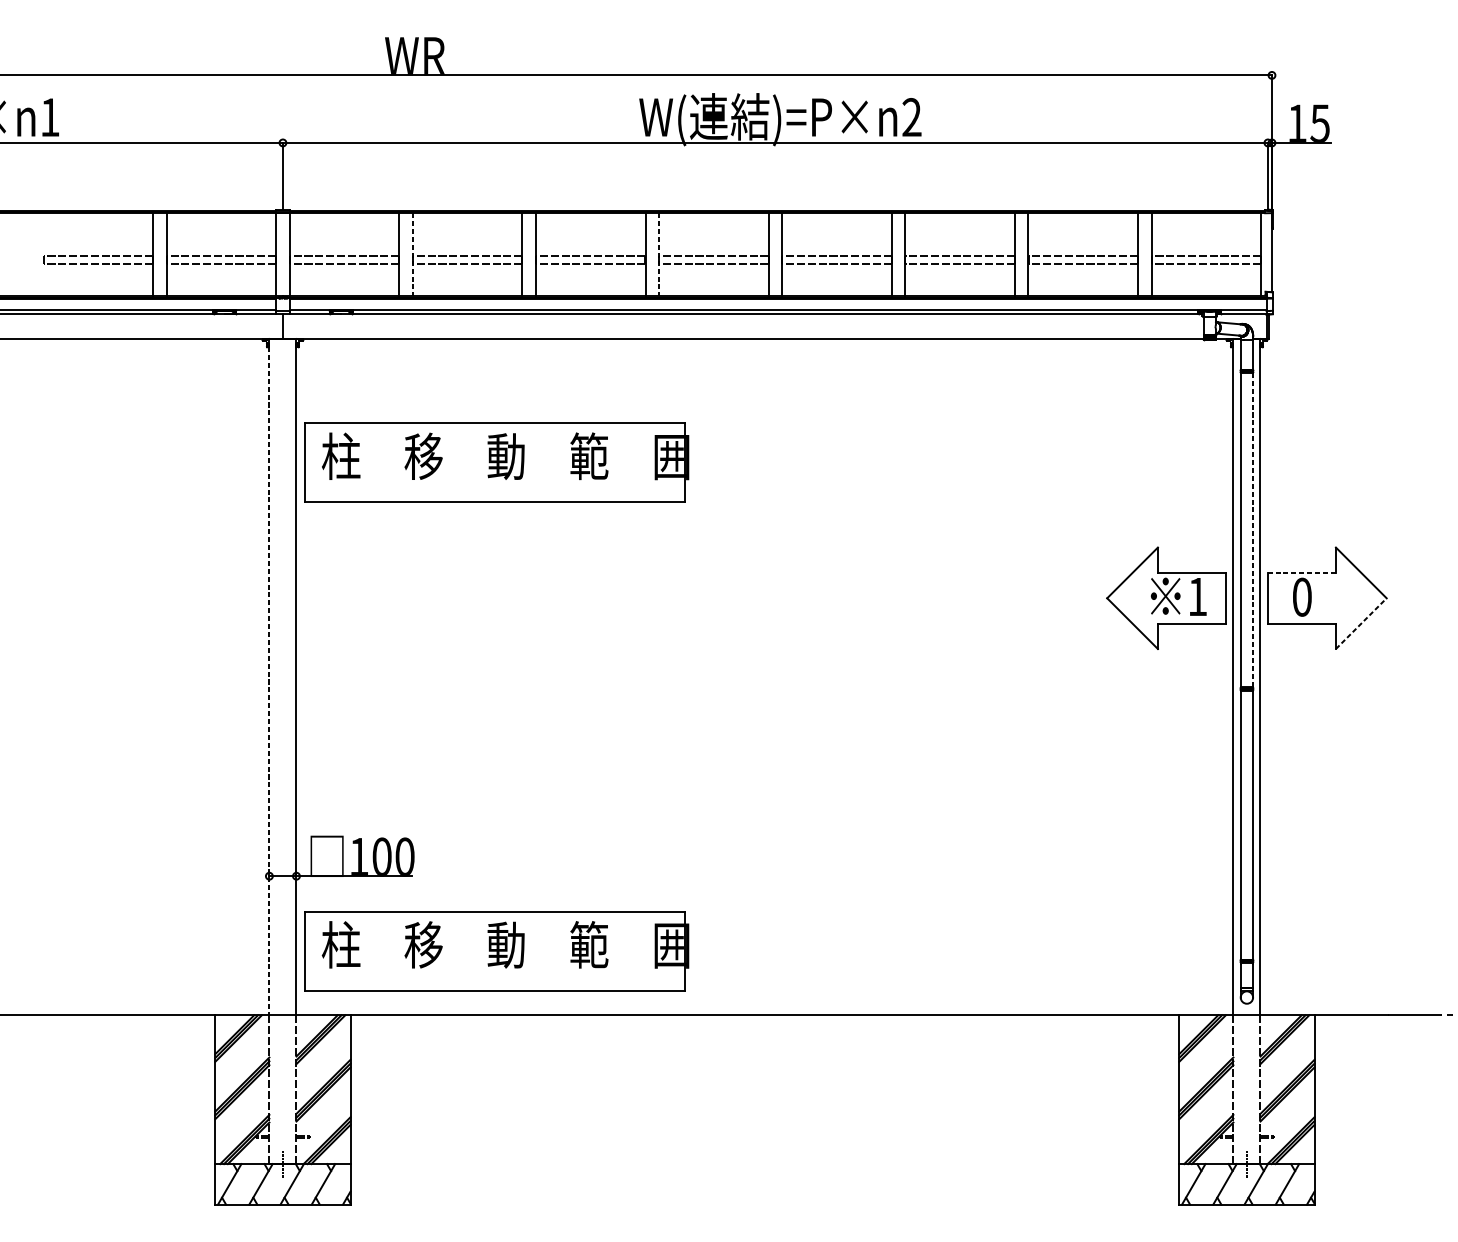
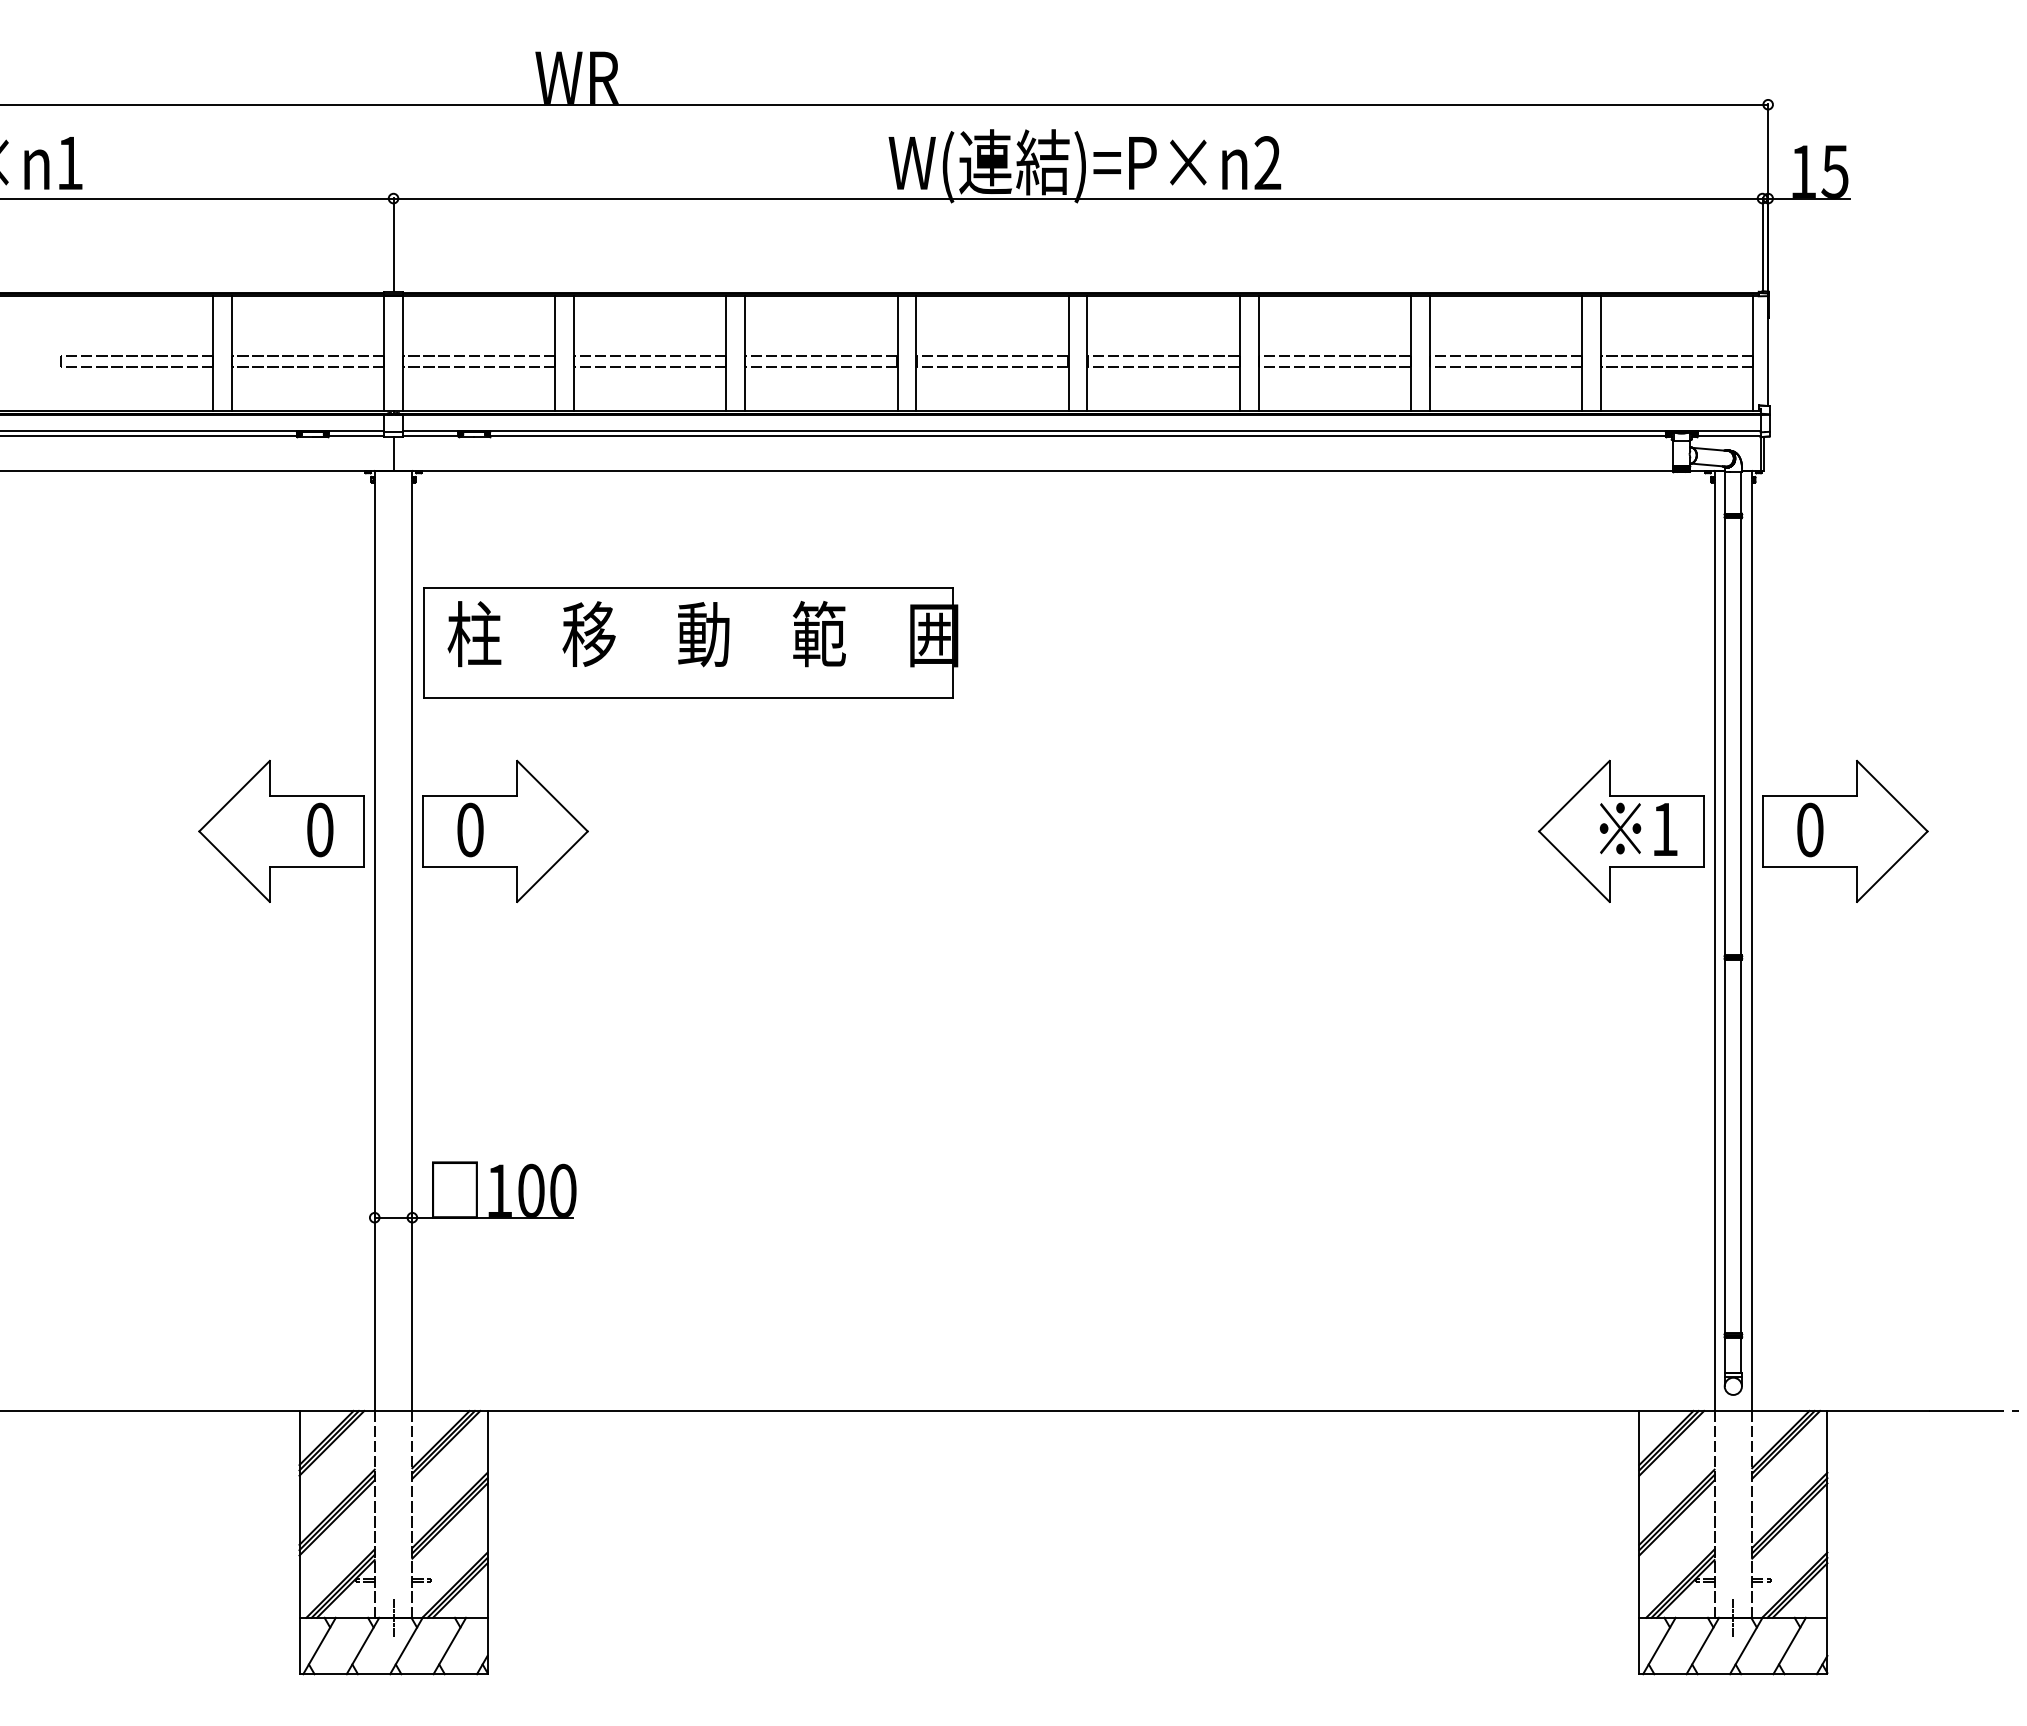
line: (413, 254) -> (574, 353), dashed -> solid
line: (659, 254) -> (916, 353), dashed -> solid
line: (1252, 529) -> (1741, 736), dashed -> solid
line: (1301, 573) -> (1809, 796), dashed -> solid
part: (202, 597) -> (281, 830), added
part: (363, 597) -> (505, 830), added
line: (1361, 623) -> (1892, 866), dashed -> solid
line: (269, 677) -> (374, 941), dashed -> solid
part: (496, 950) -> (690, 1321), removed

